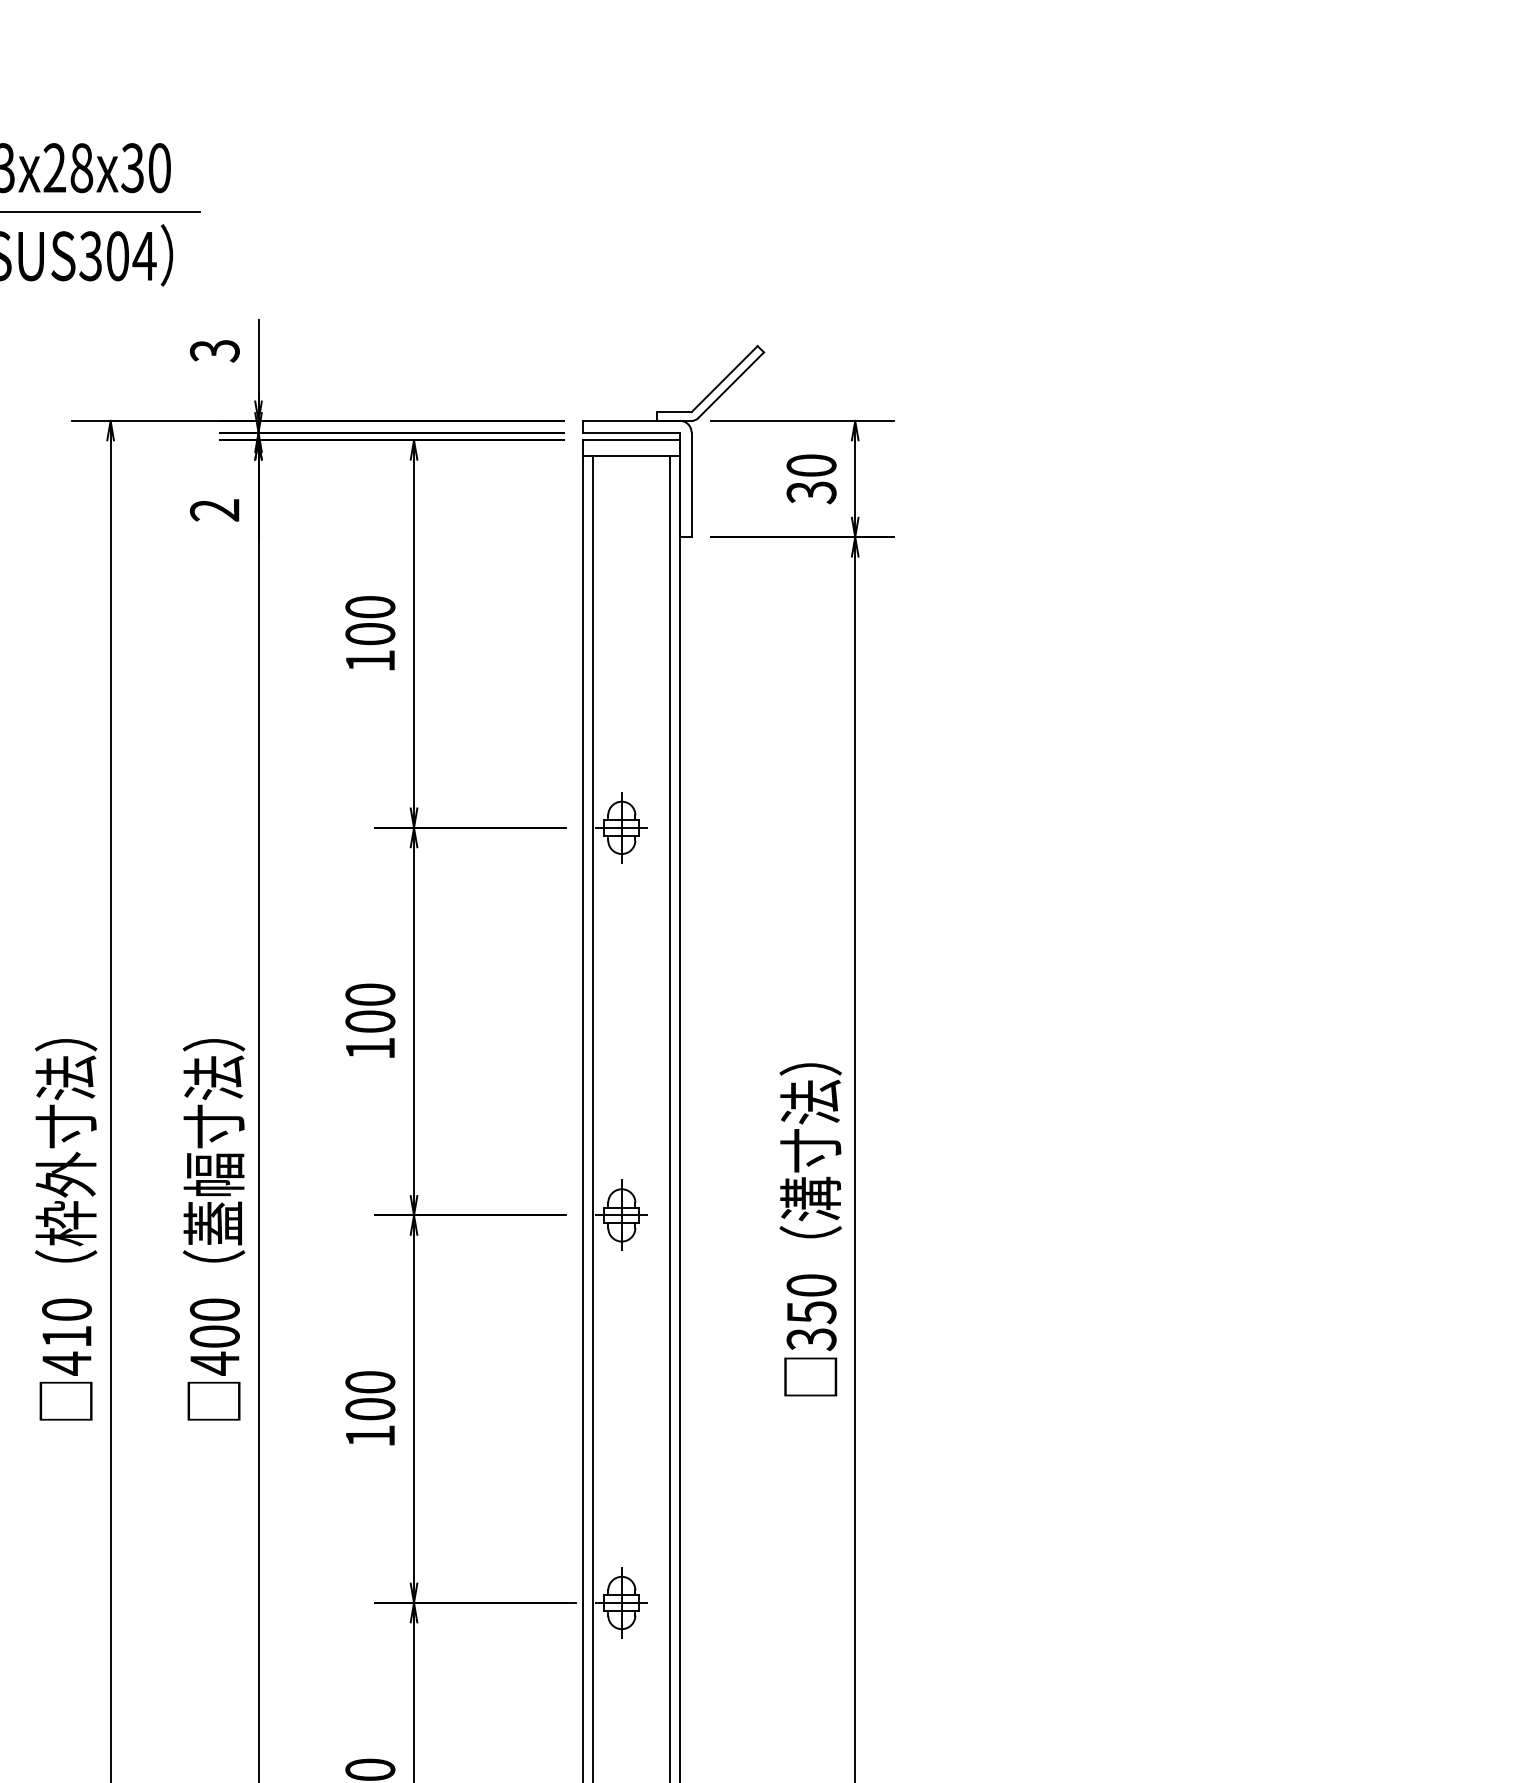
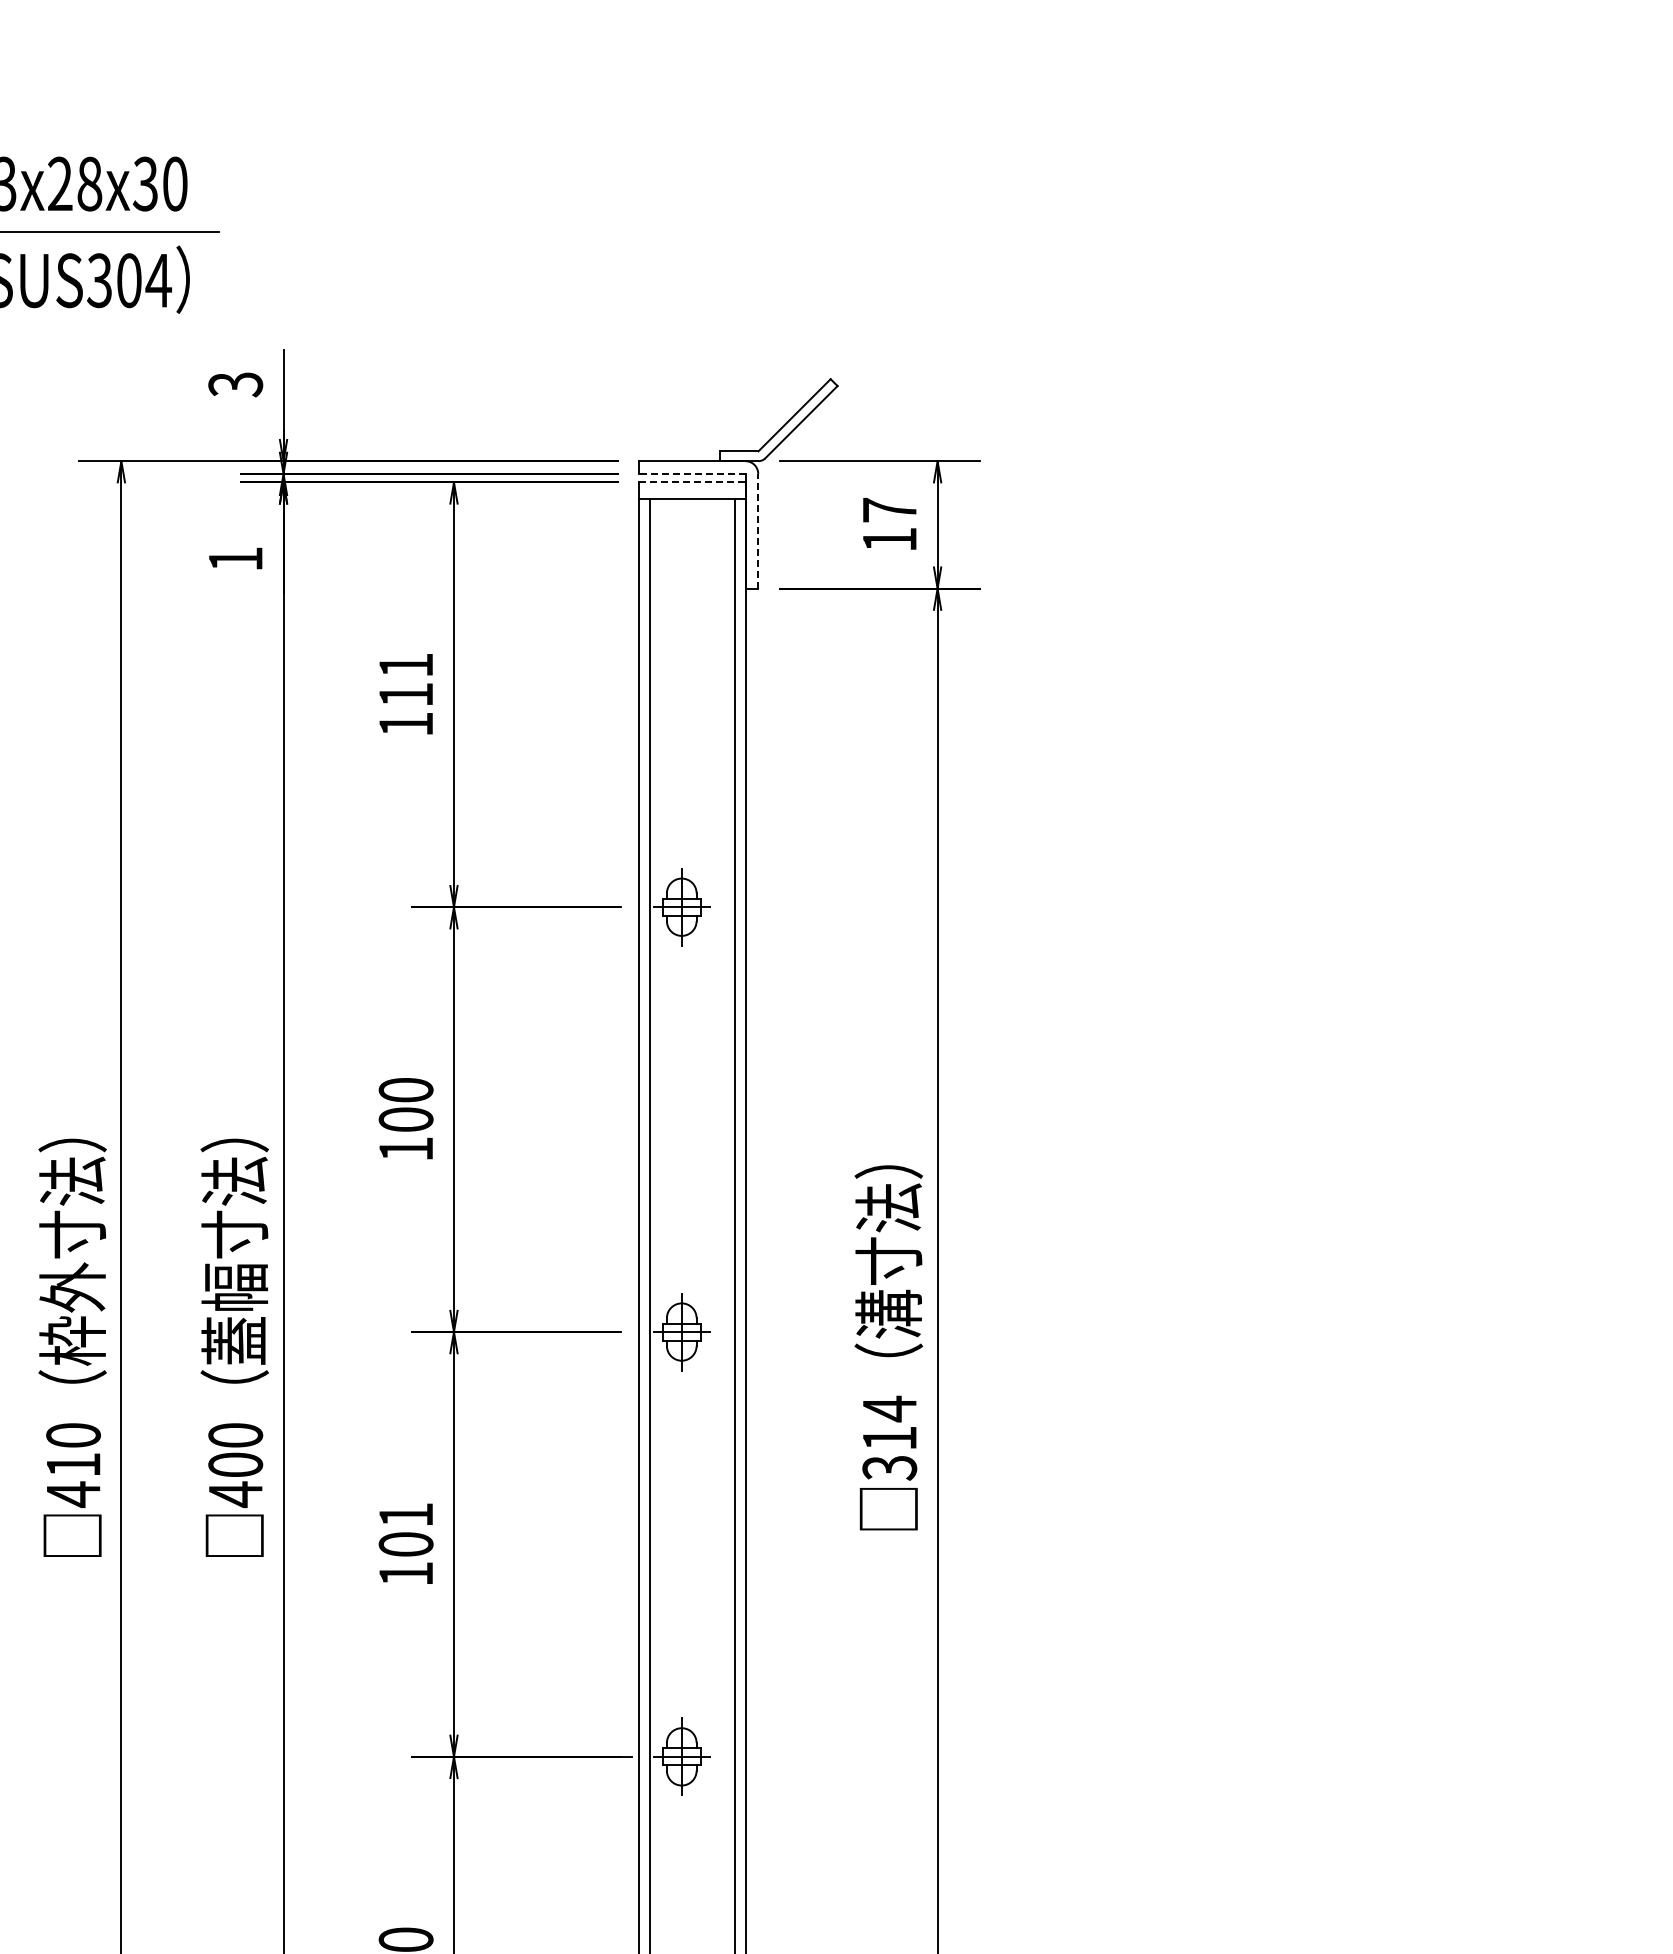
line: (630, 432) -> (691, 473), solid -> dashed
line: (631, 440) -> (692, 482), solid -> dashed
text: (811, 478) -> (889, 524), 30 -> 17
line: (691, 484) -> (758, 530), solid -> dashed
text: (214, 510) -> (235, 559), 2 -> 1
text: (369, 620) -> (405, 679), 100 -> 111
text: (811, 1298) -> (889, 1423), 350 -> 314
text: (369, 1381) -> (405, 1514), 100 -> 101

